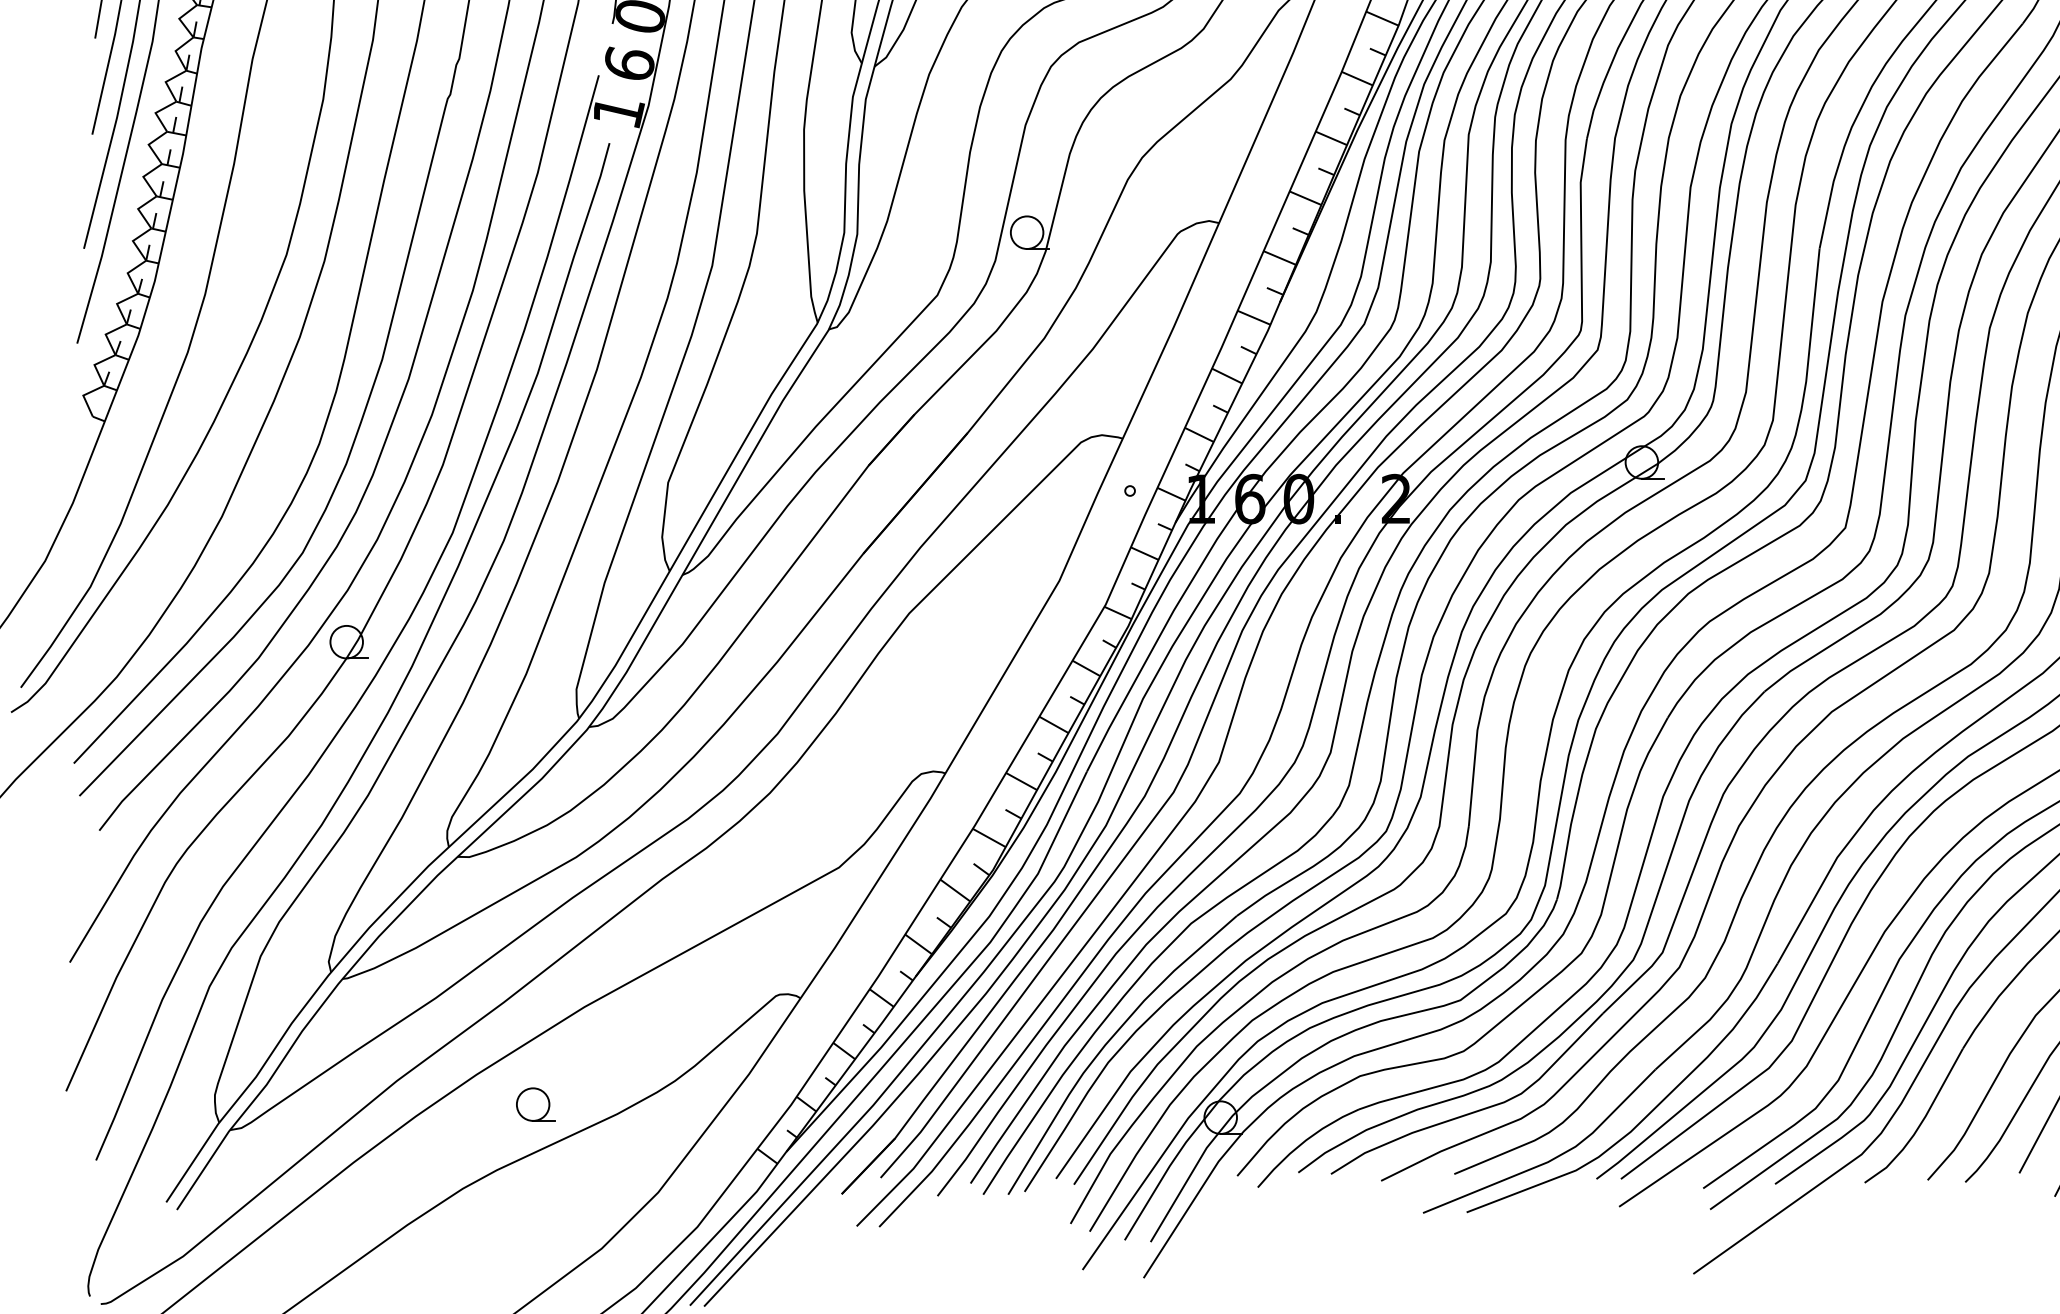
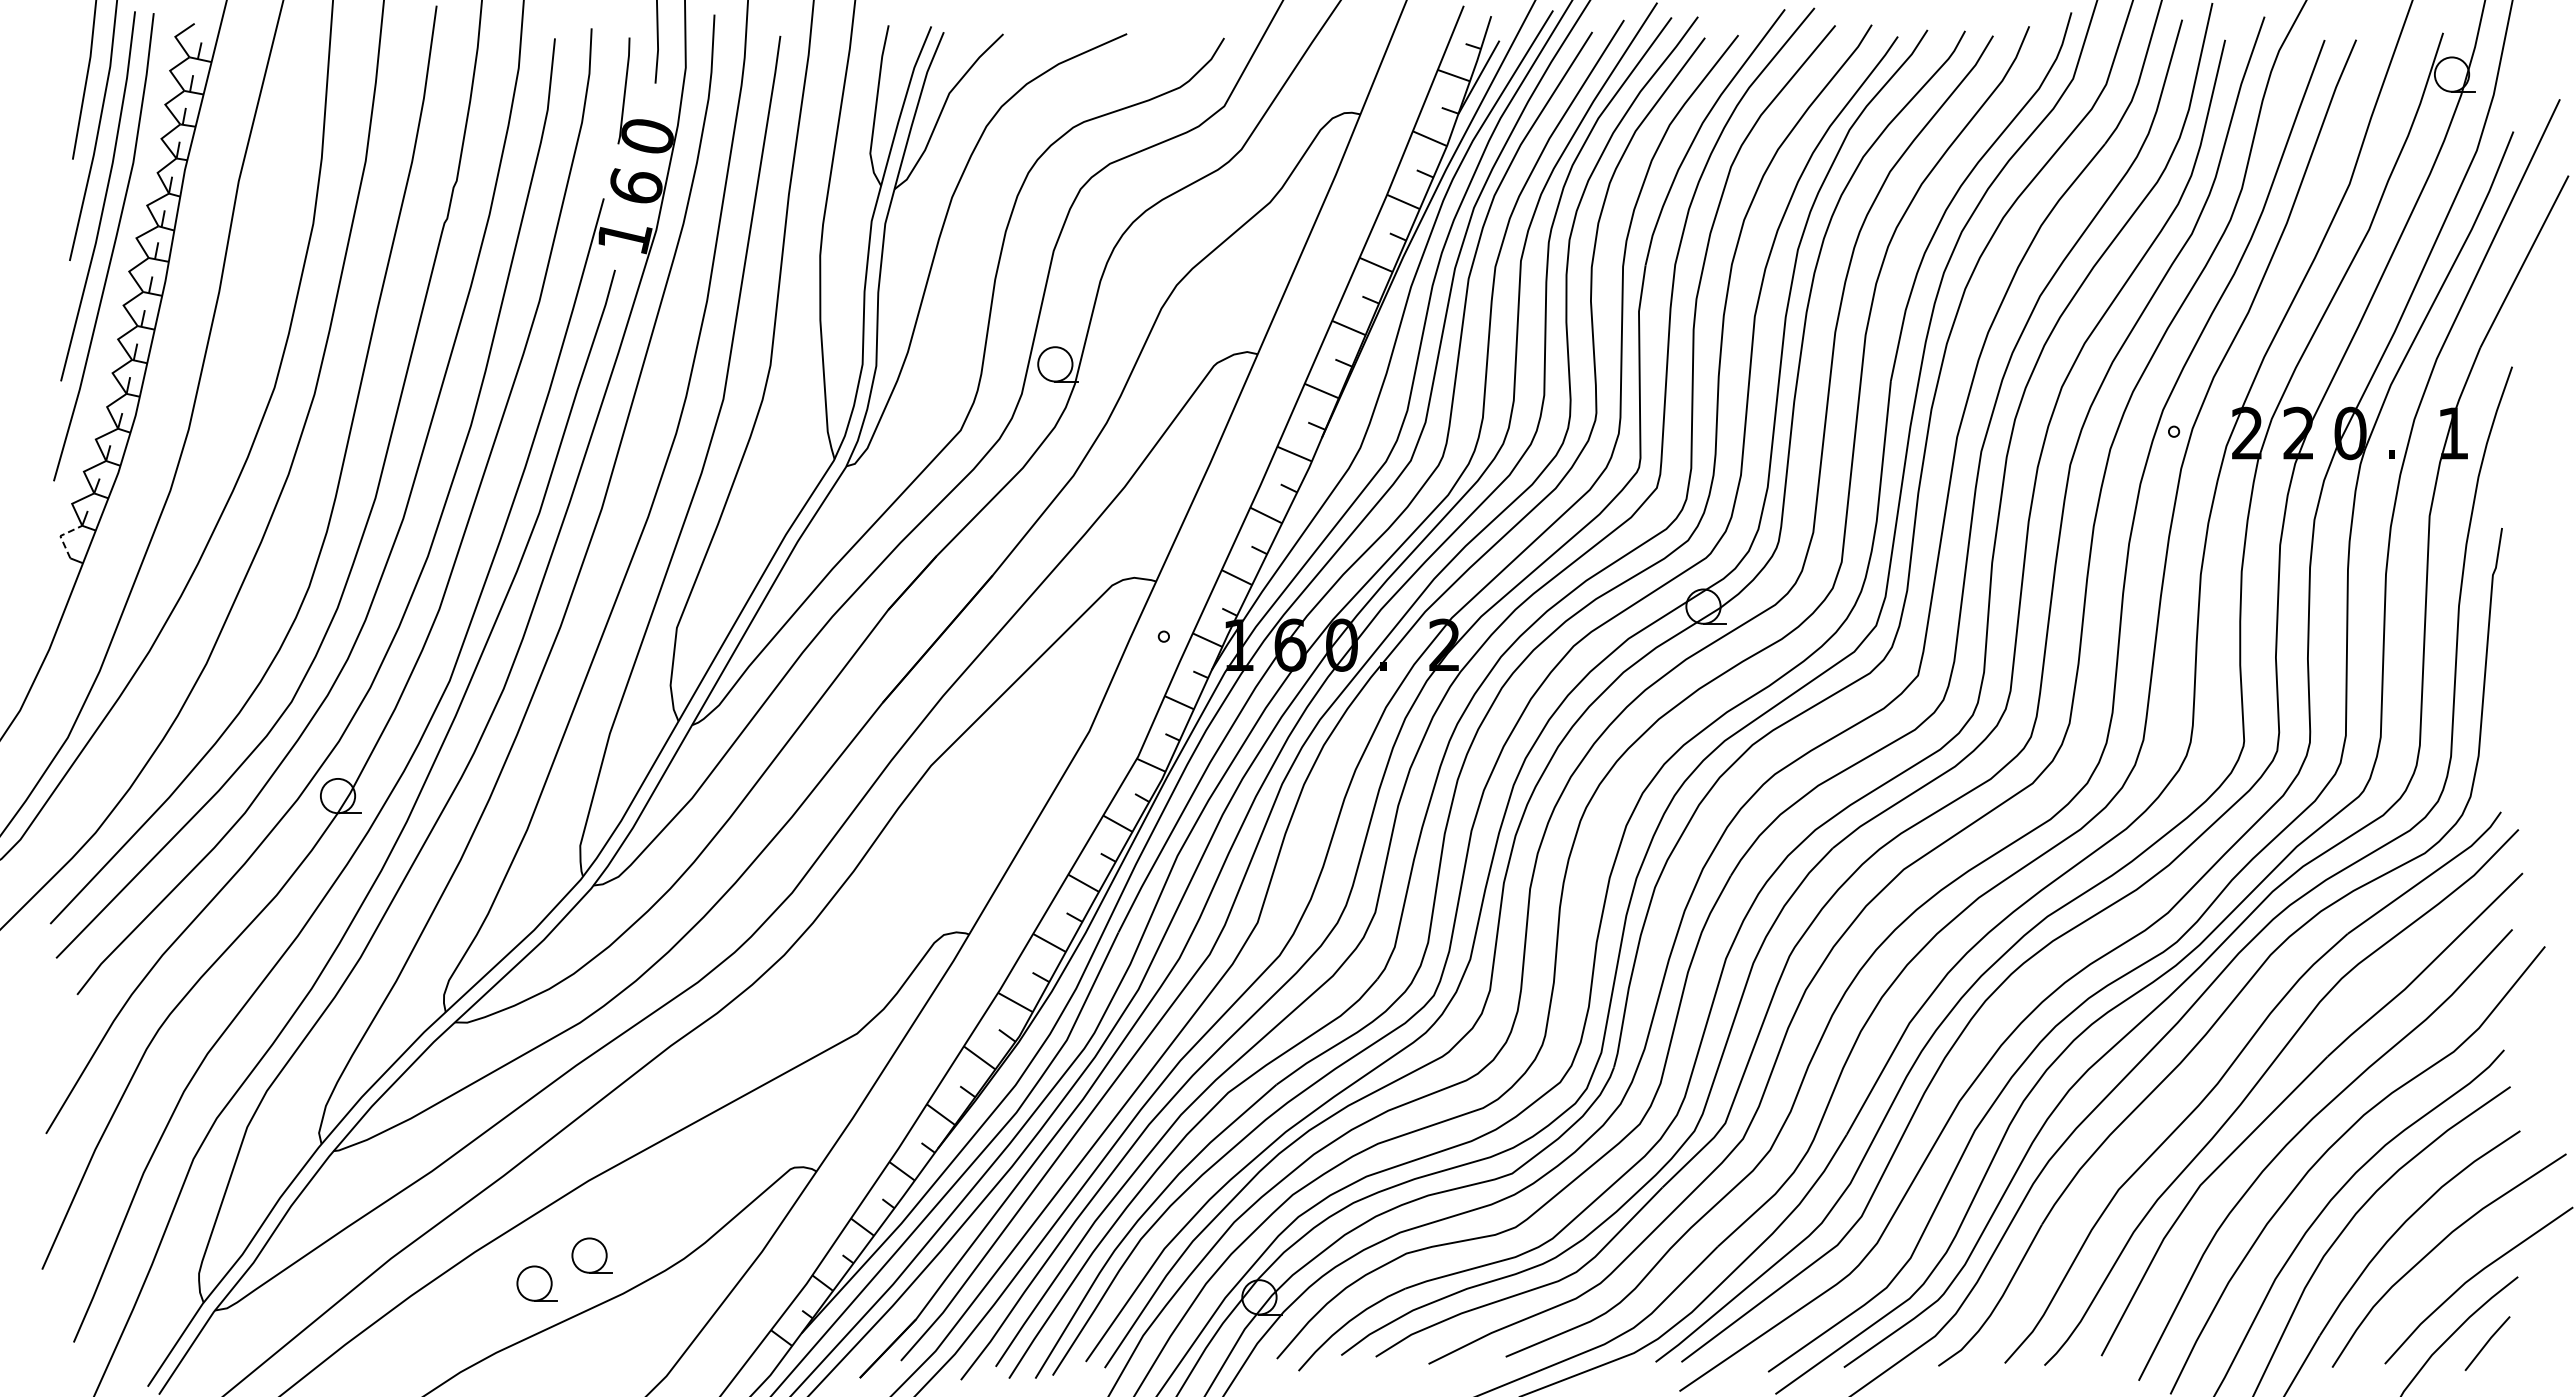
line: (83, 395) -> (60, 536), solid -> dashed
part: (587, 1077) -> (591, 1255), added

